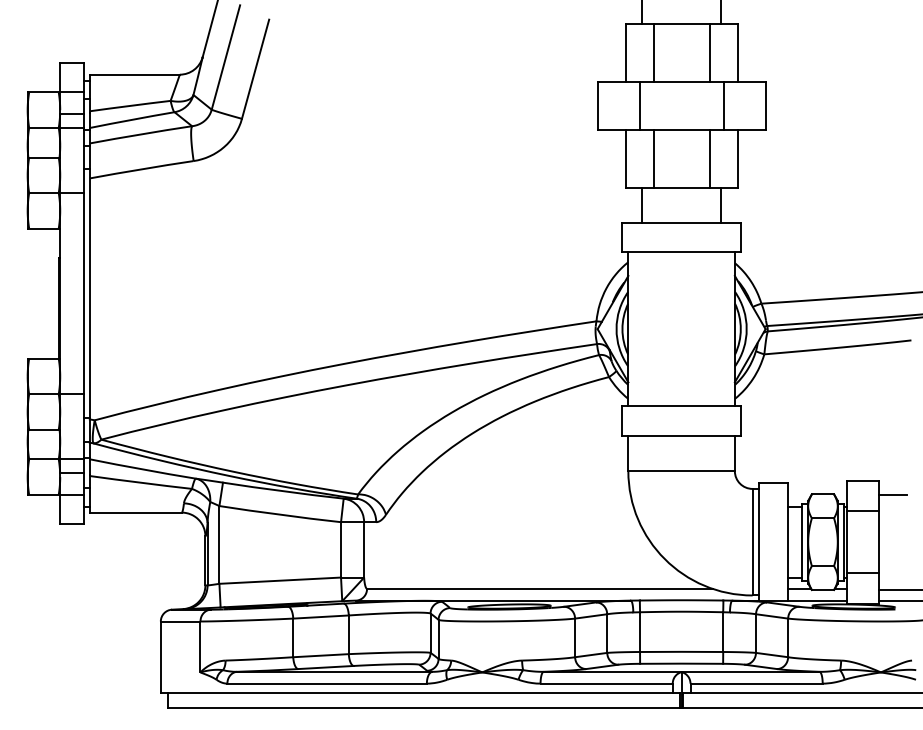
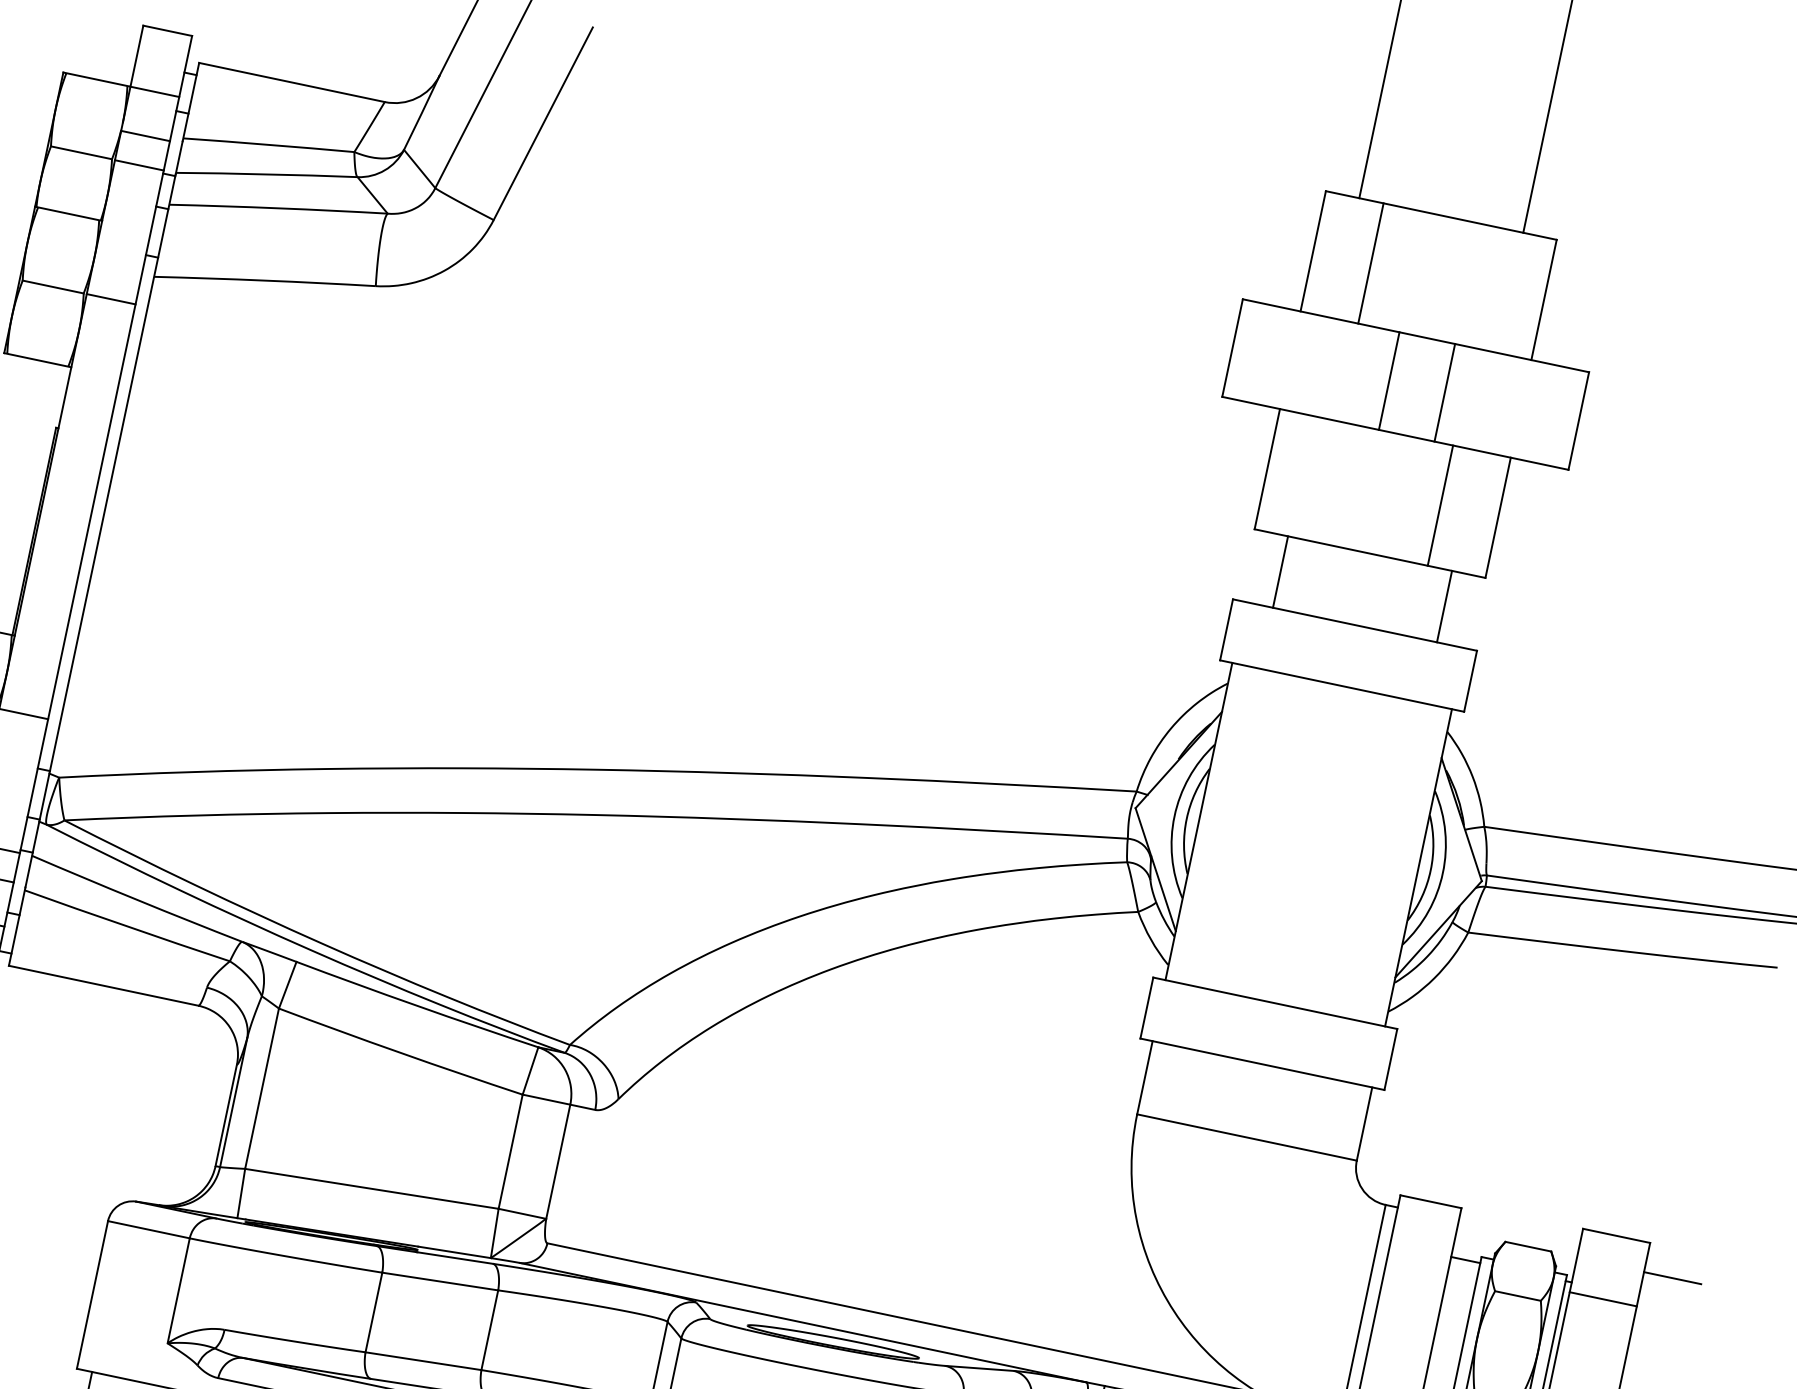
line: (709, 52) -> (1486, 286), removed
line: (639, 105) -> (1389, 380), moved
line: (723, 105) -> (1444, 391), moved
line: (653, 158) -> (1324, 480), removed

